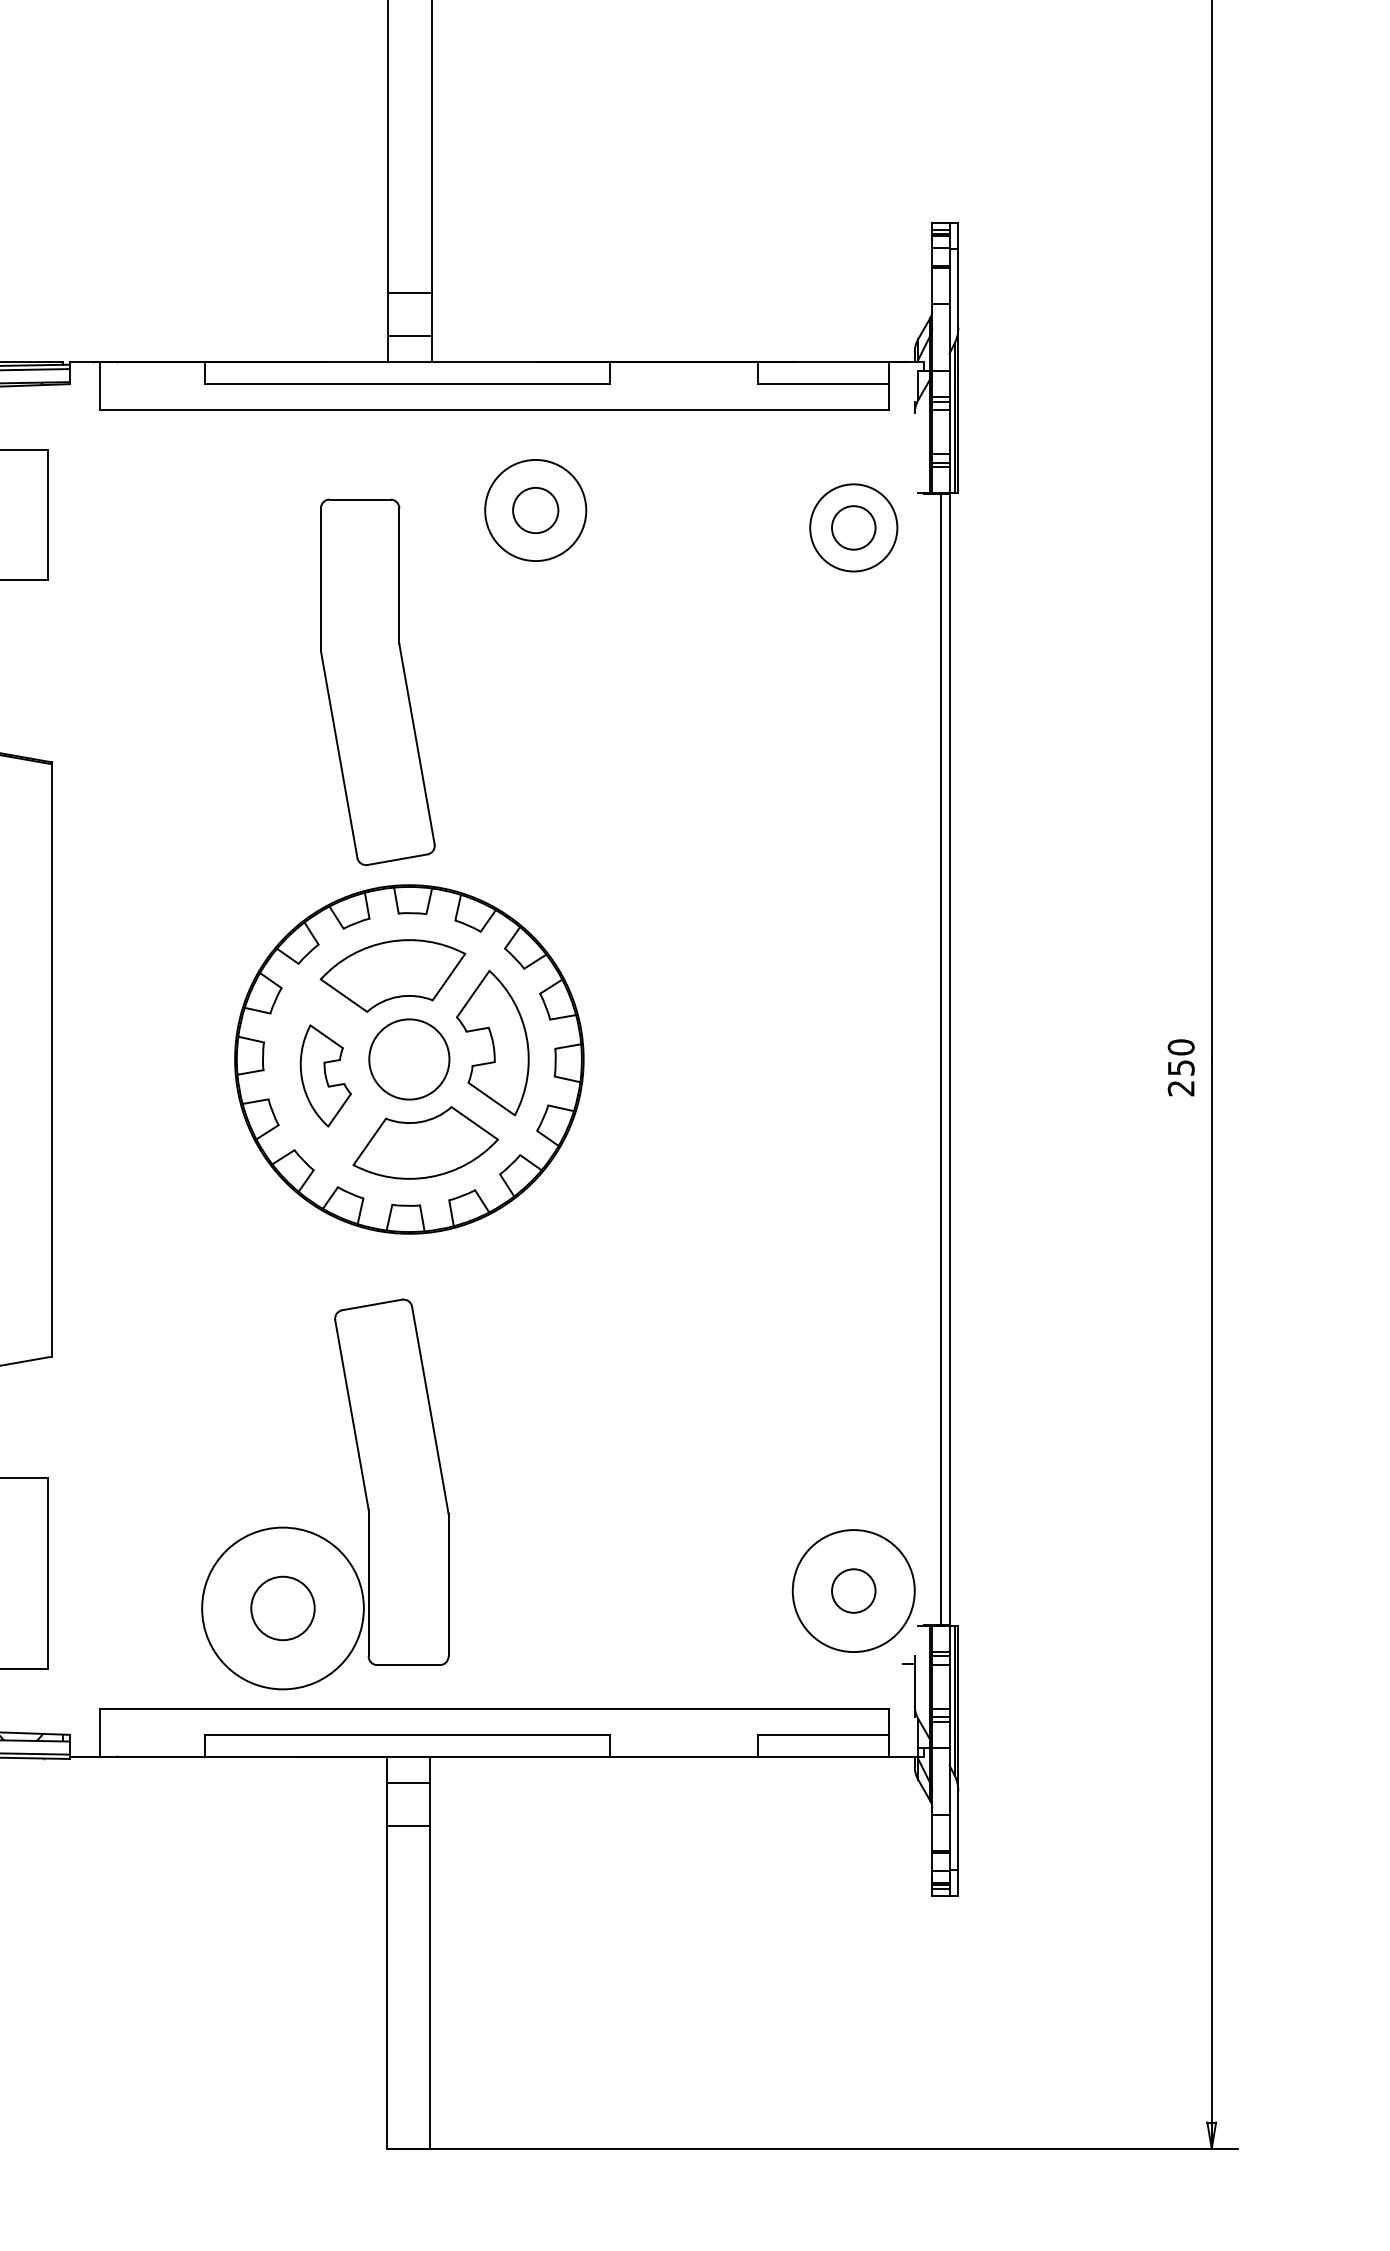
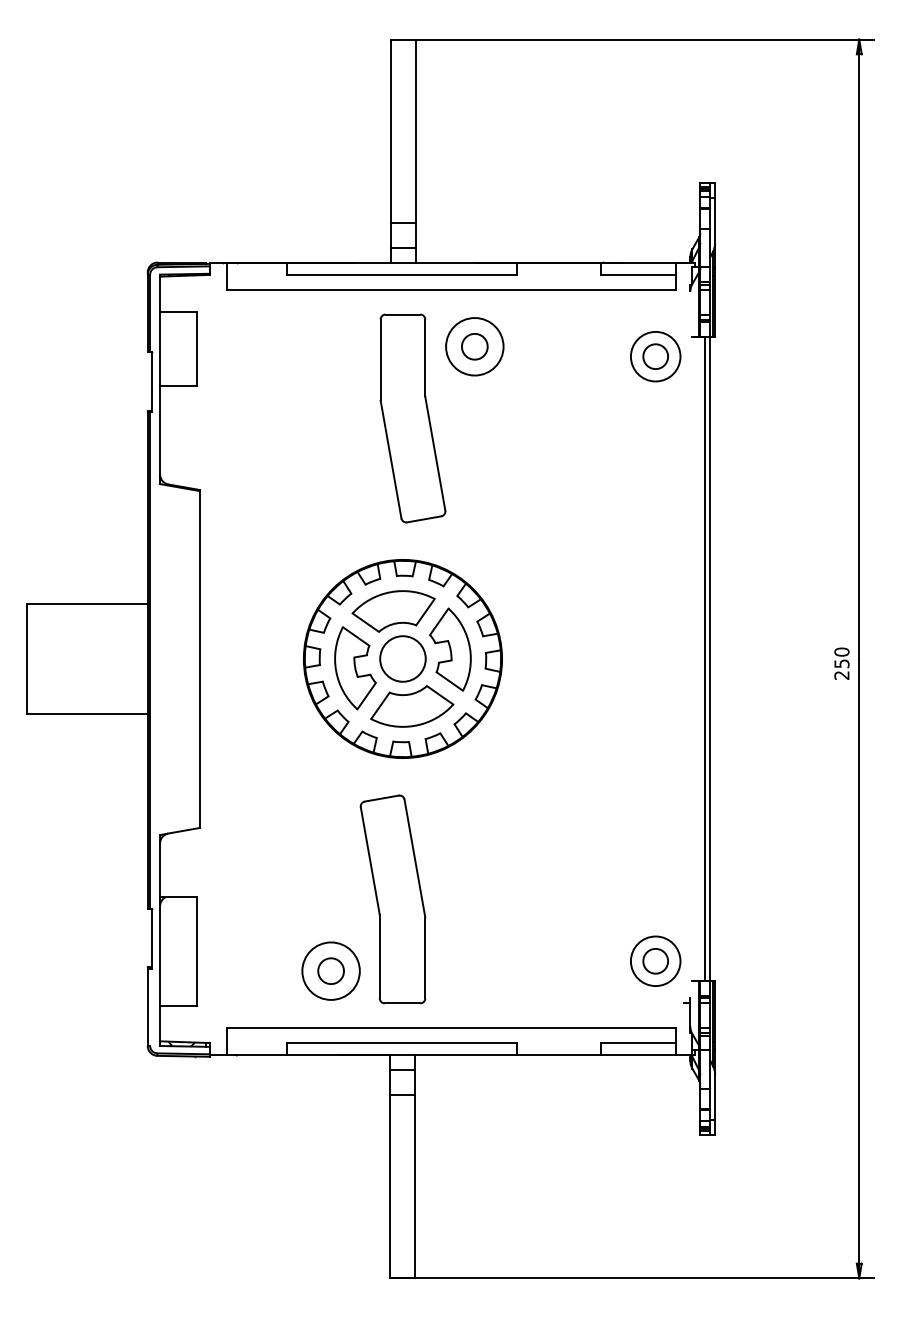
part: (376, 682) -> (412, 418), moved
part: (325, 1076) -> (355, 668), size x1.43
circle: (853, 1591) -> (655, 961), size x0.71
circle: (281, 1607) -> (330, 970), size x0.62
circle: (283, 1609) -> (331, 971), size x0.71

